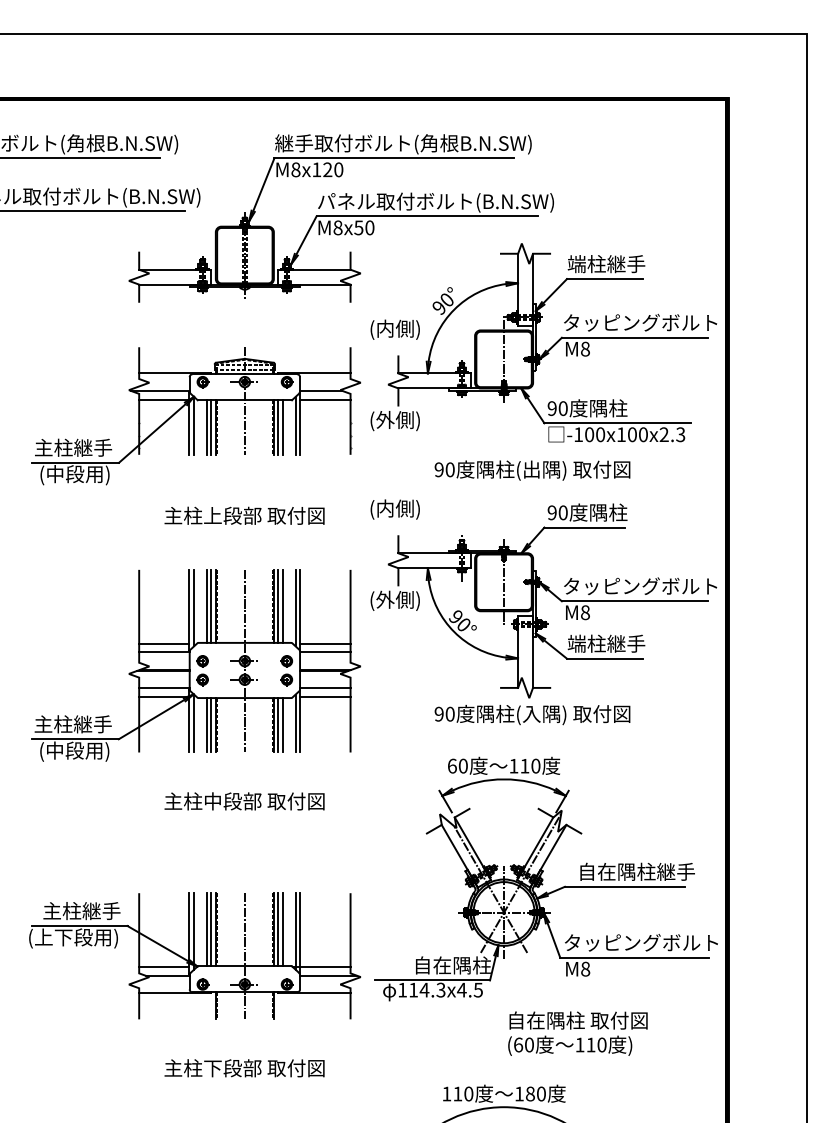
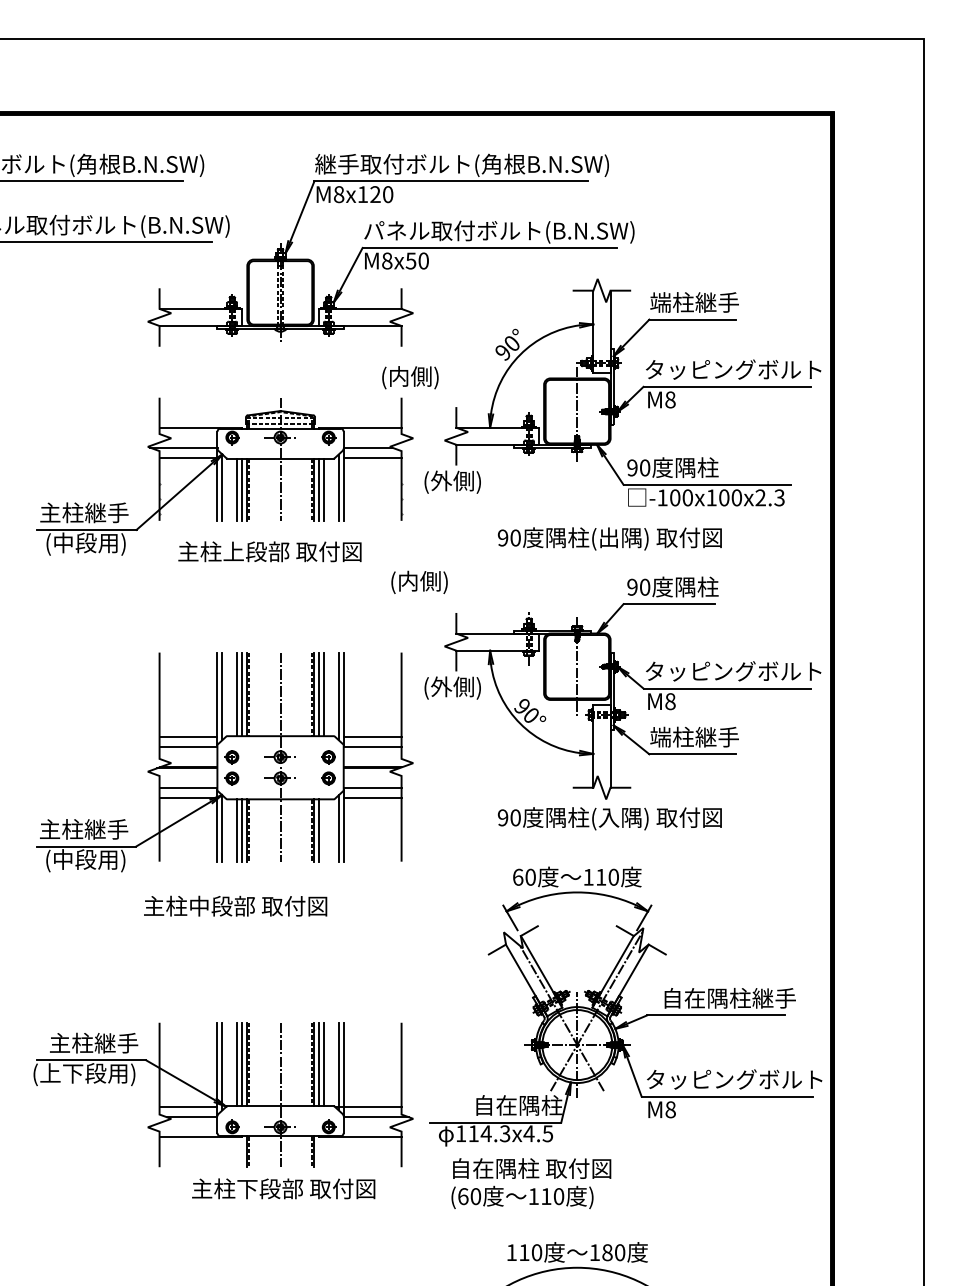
text: (394, 329) -> (409, 377), moved
text: (394, 509) -> (418, 582), moved
text: (244, 515) -> (269, 551), moved
line: (282, 725) -> (323, 830), removed
text: (244, 801) -> (235, 906), moved
text: (577, 1033) -> (530, 1183), moved
text: (244, 1068) -> (283, 1189), moved

